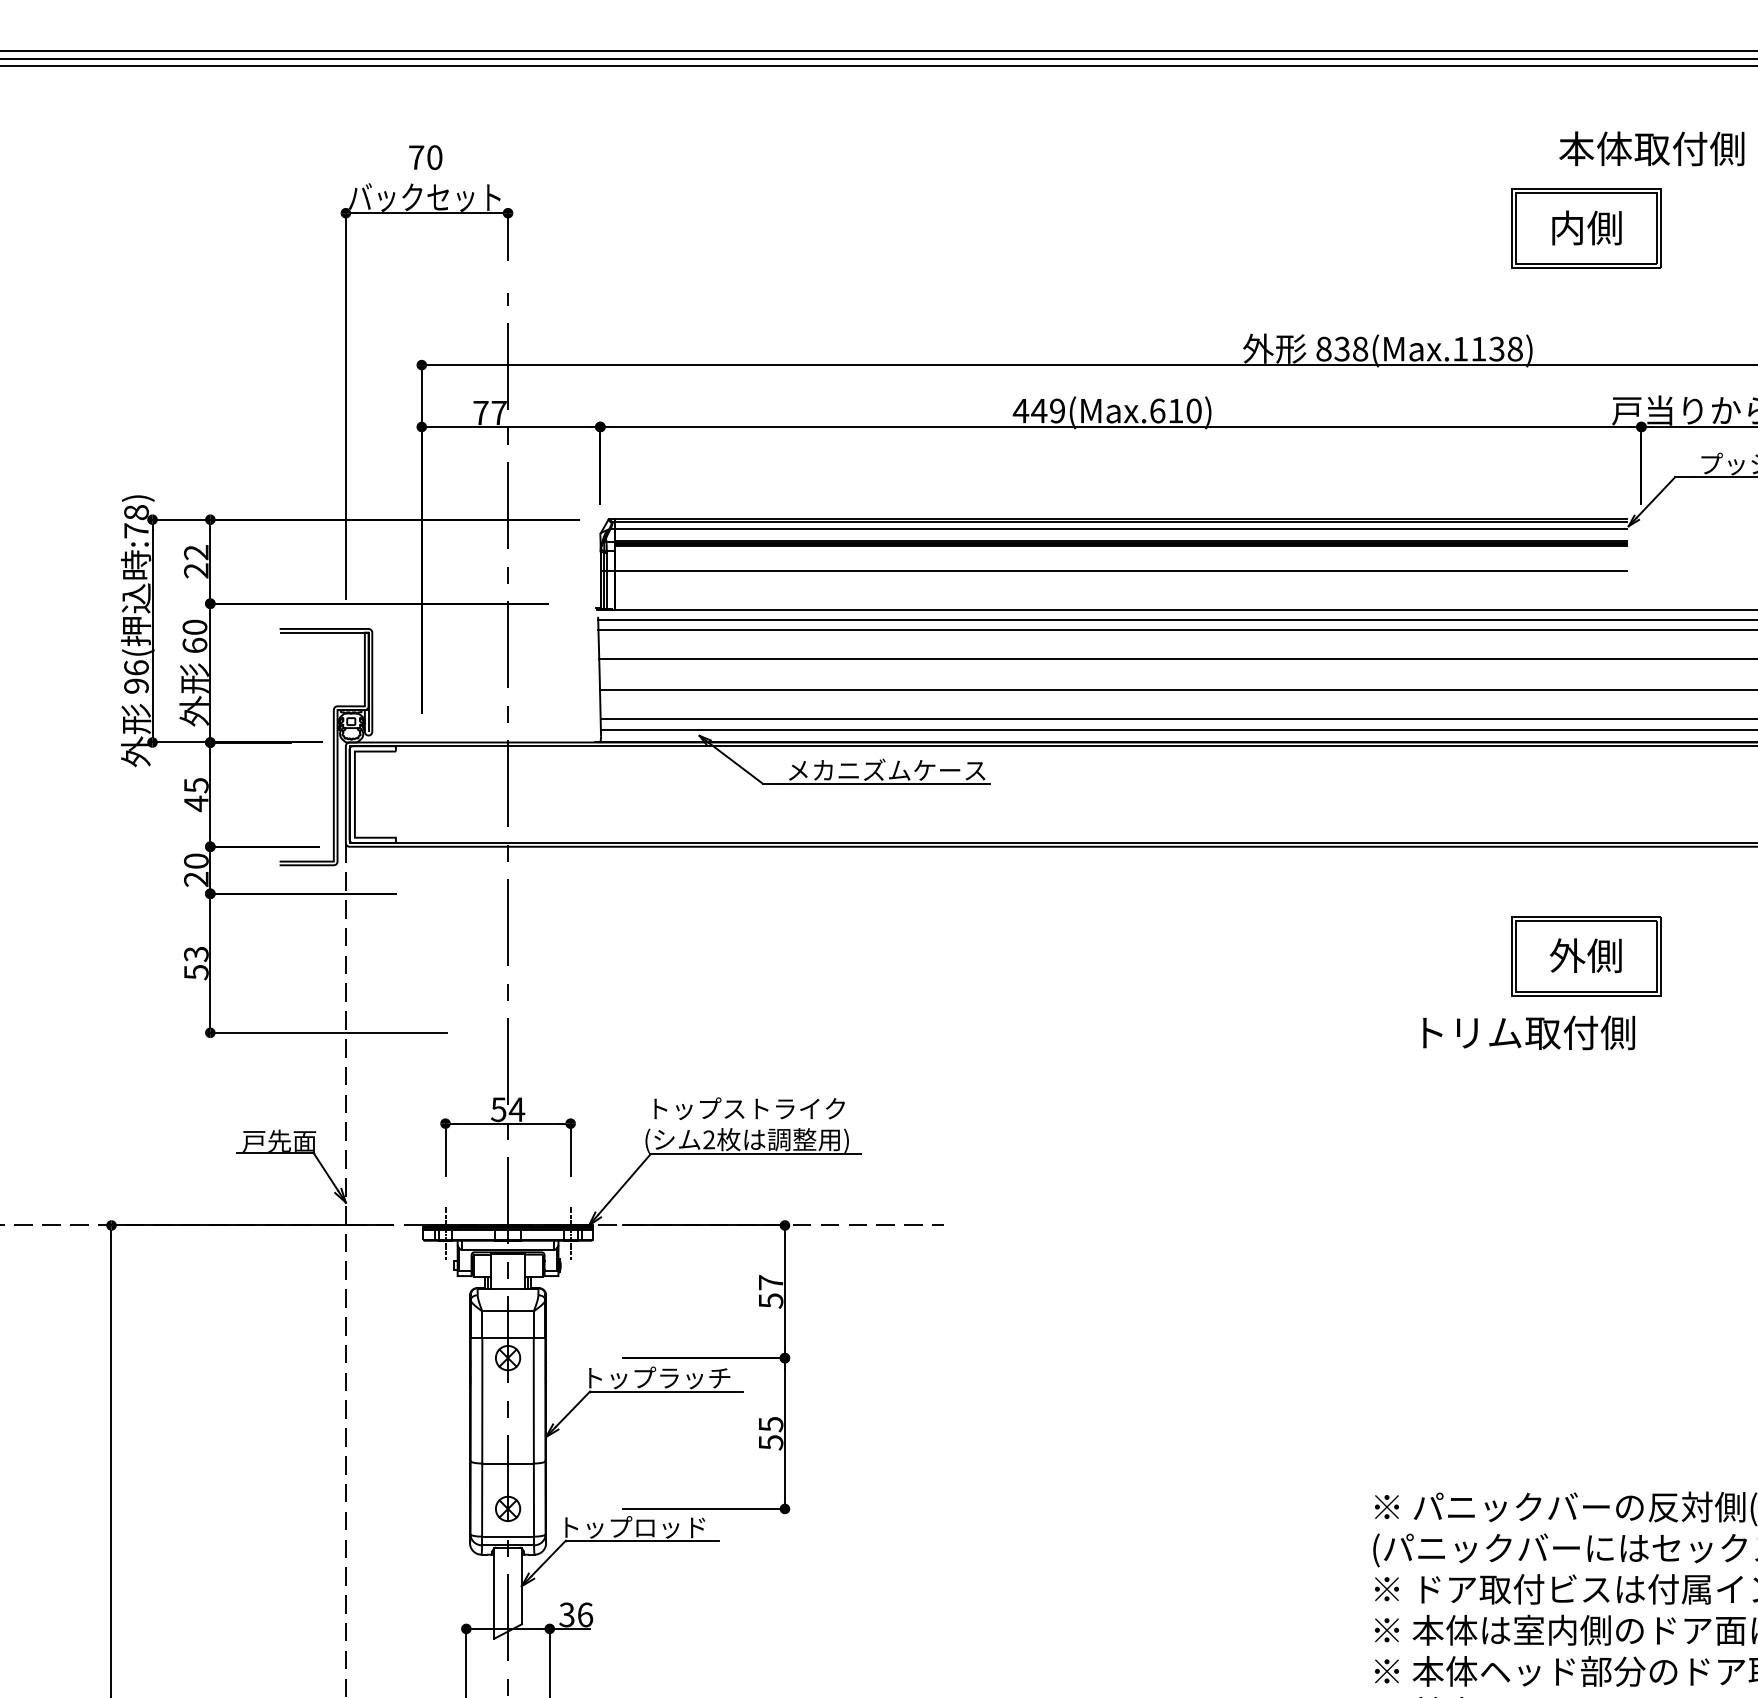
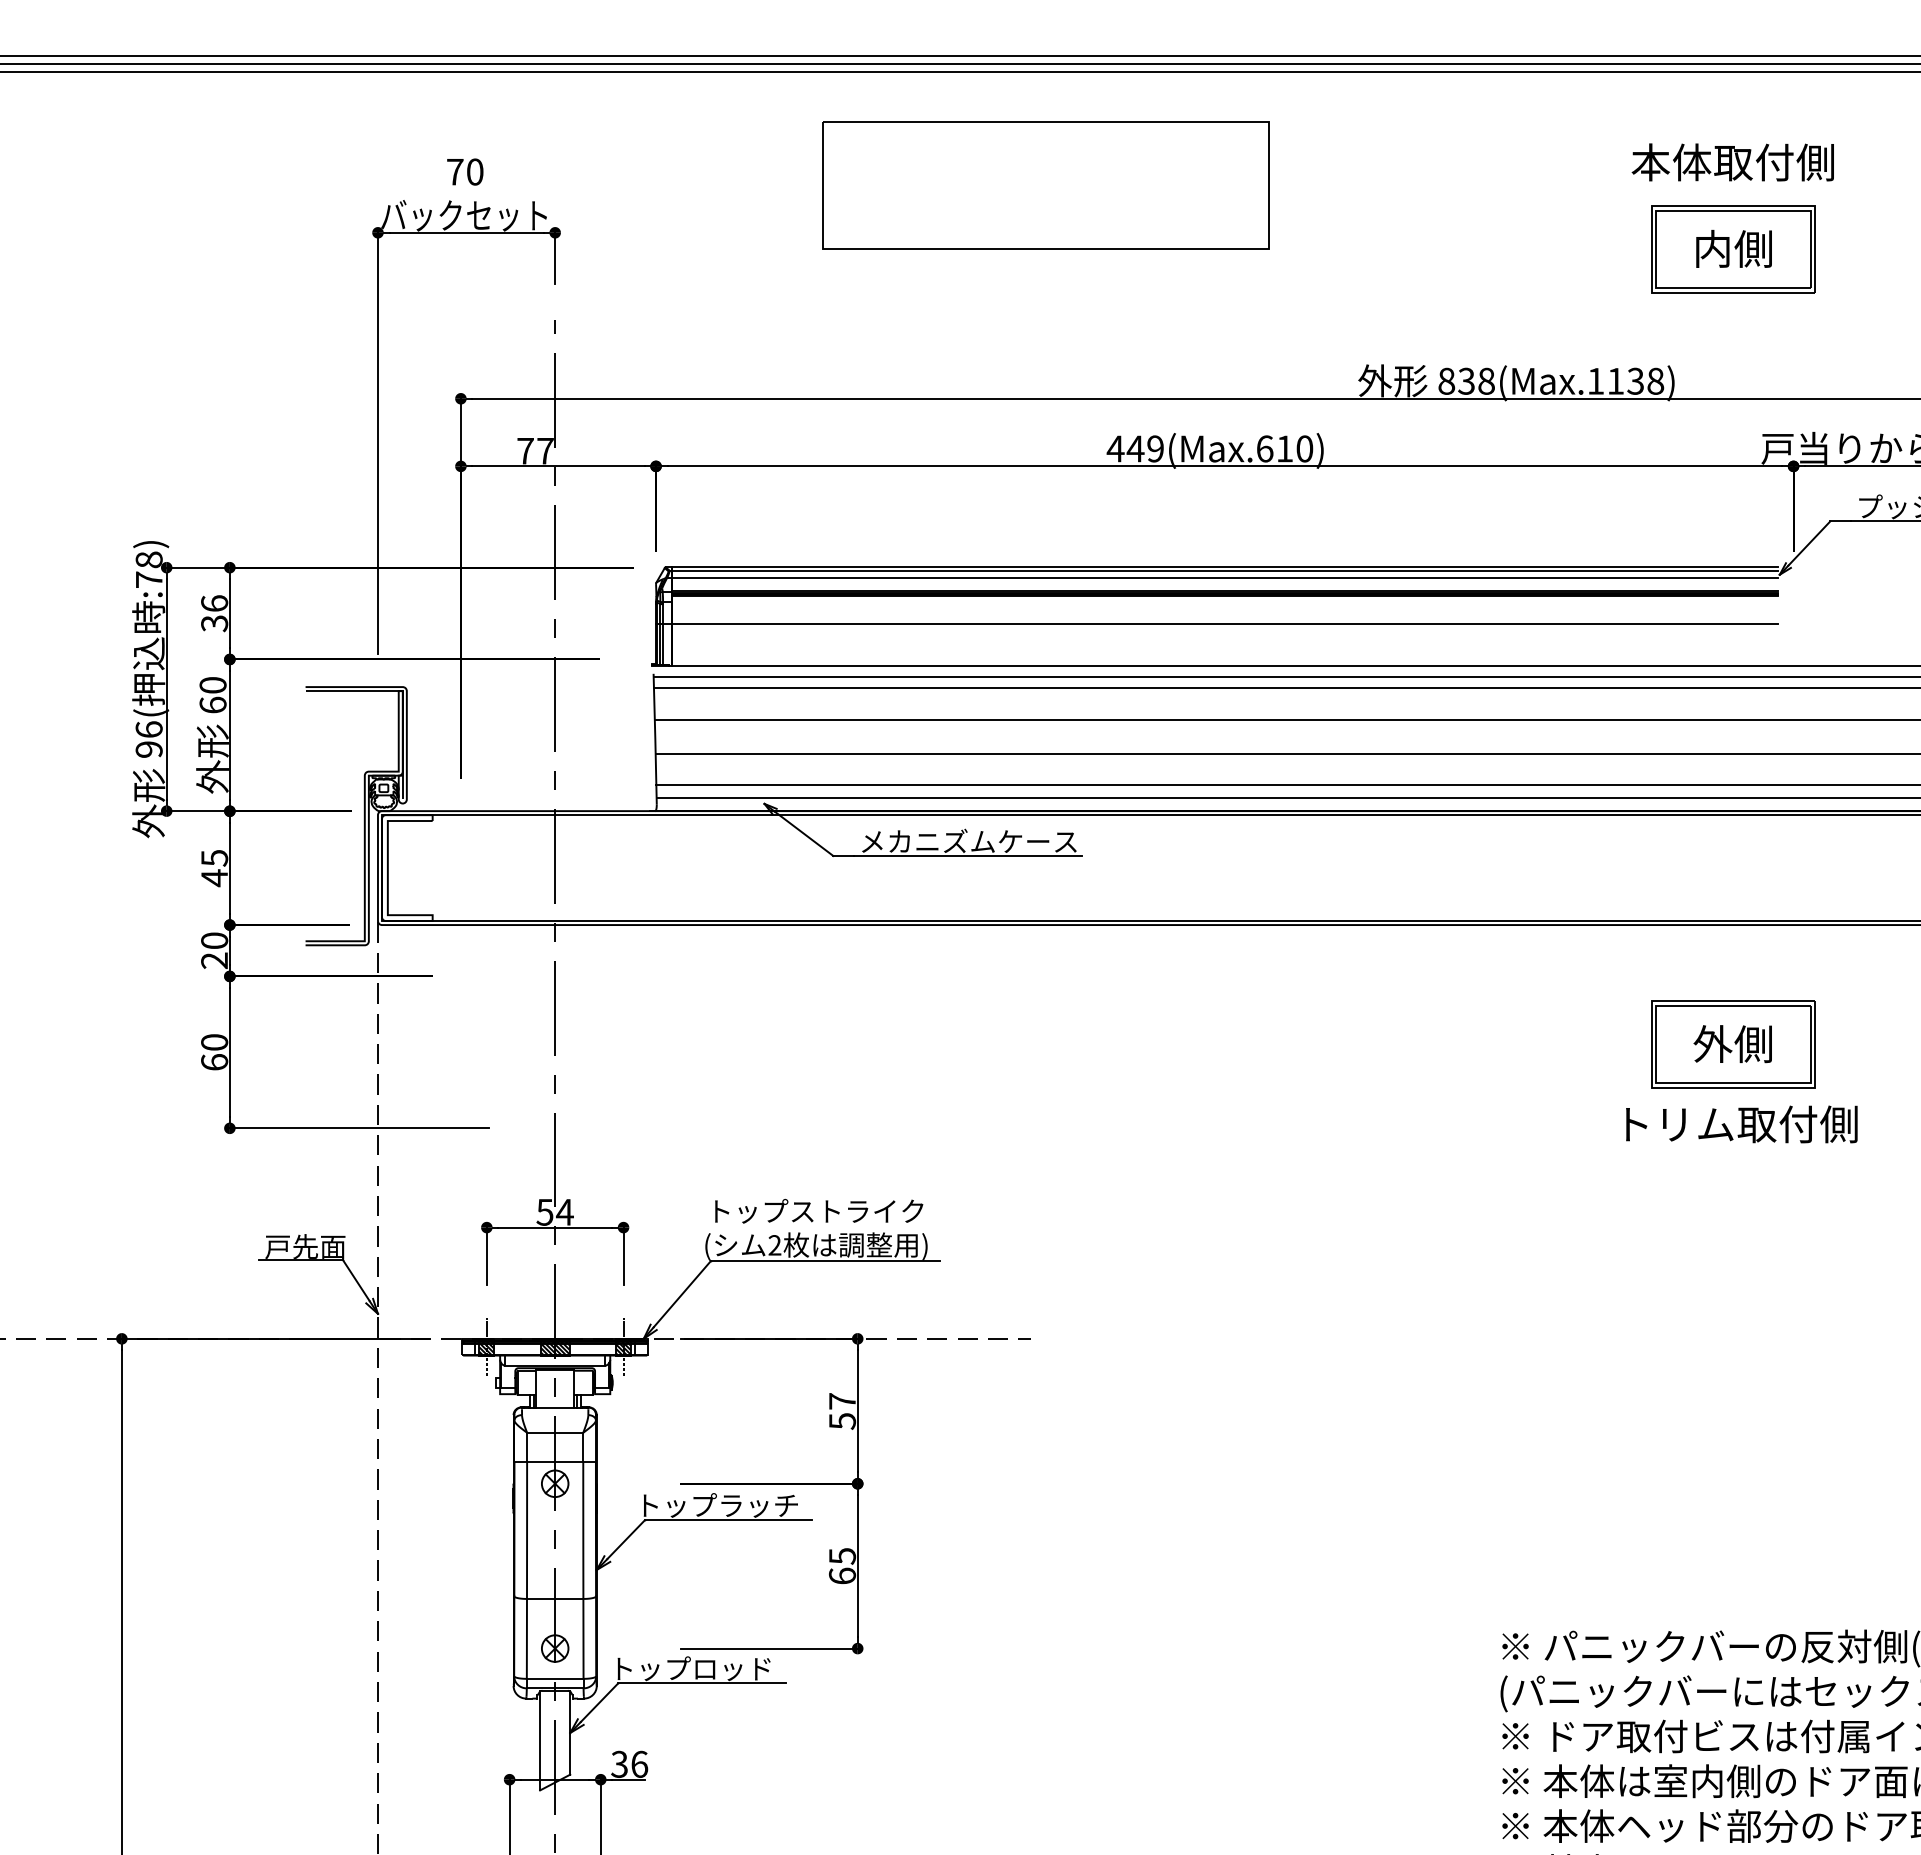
text: (1651, 148) -> (1732, 162), moved
part: (956, 169) -> (1045, 185), added
text: (196, 561) -> (214, 613), 22 -> 36
text: (196, 963) -> (214, 1052), 53 -> 60
text: (1528, 1032) -> (1741, 1124), moved
hatch: (445, 1232) -> (486, 1346), added
hatch: (507, 1232) -> (554, 1346), added
hatch: (570, 1232) -> (623, 1346), added
text: (771, 1442) -> (842, 1575), 55 -> 65

